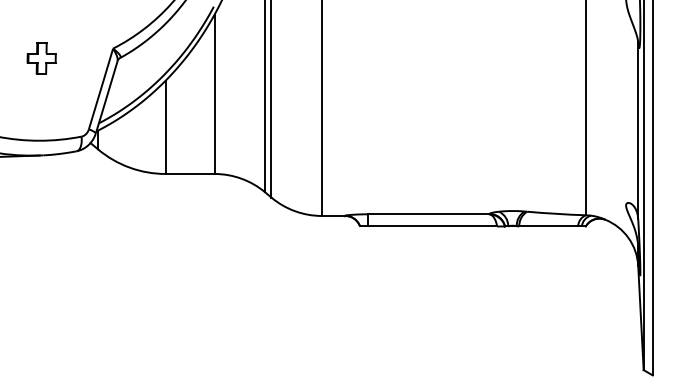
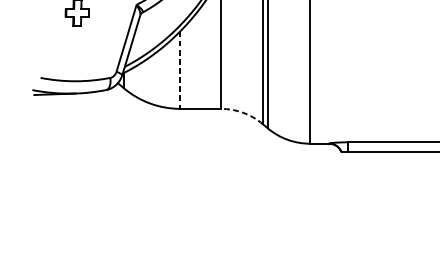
line: (165, 127) -> (180, 70), solid -> dashed
arc: (241, 178) -> (243, 112), solid -> dashed

